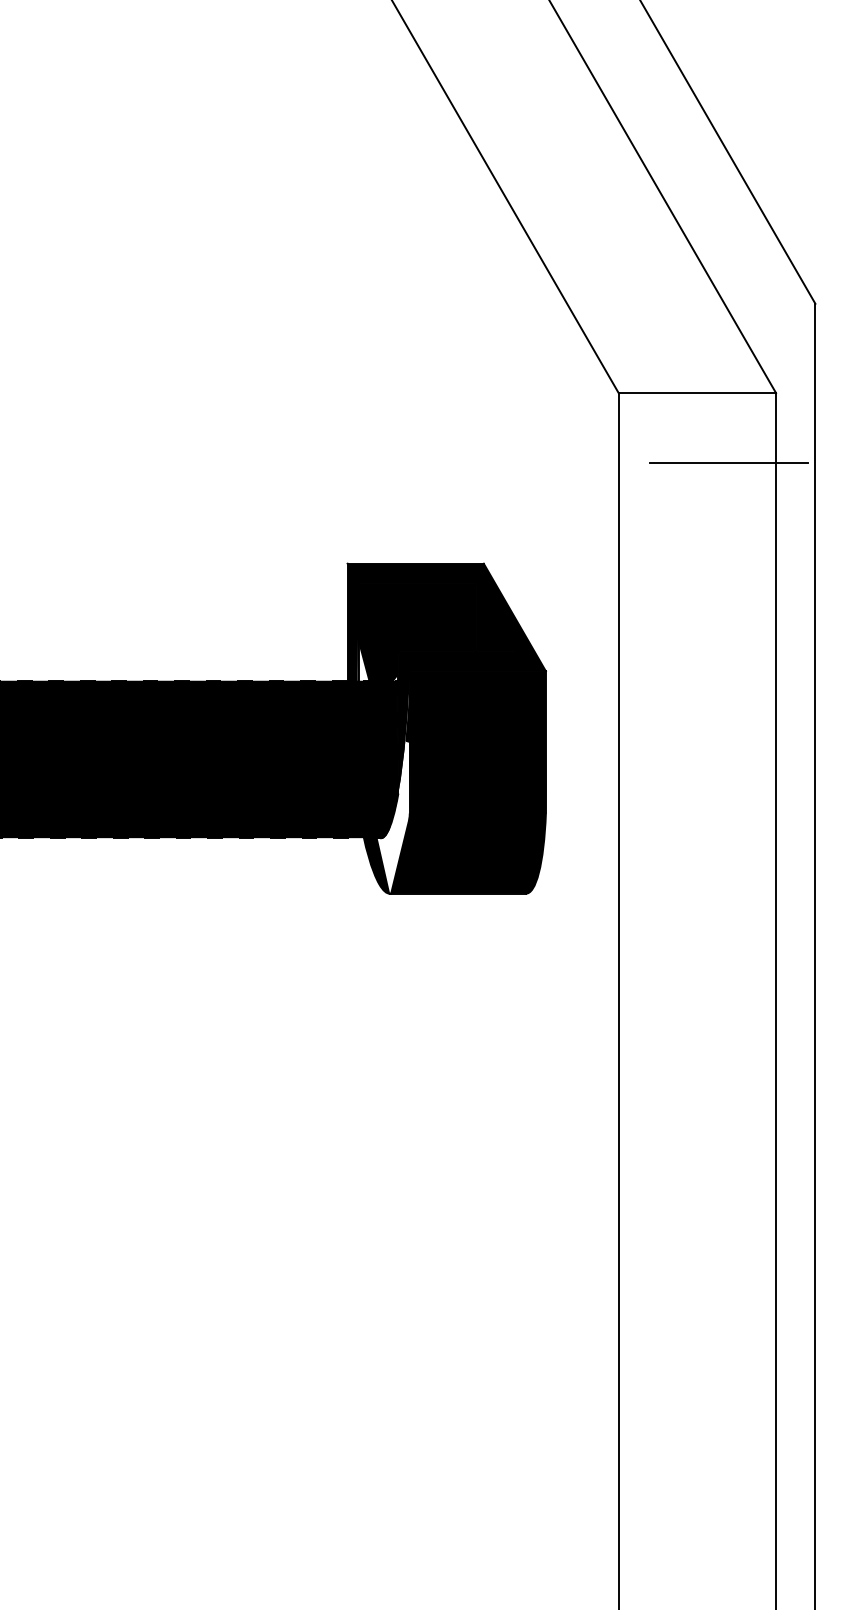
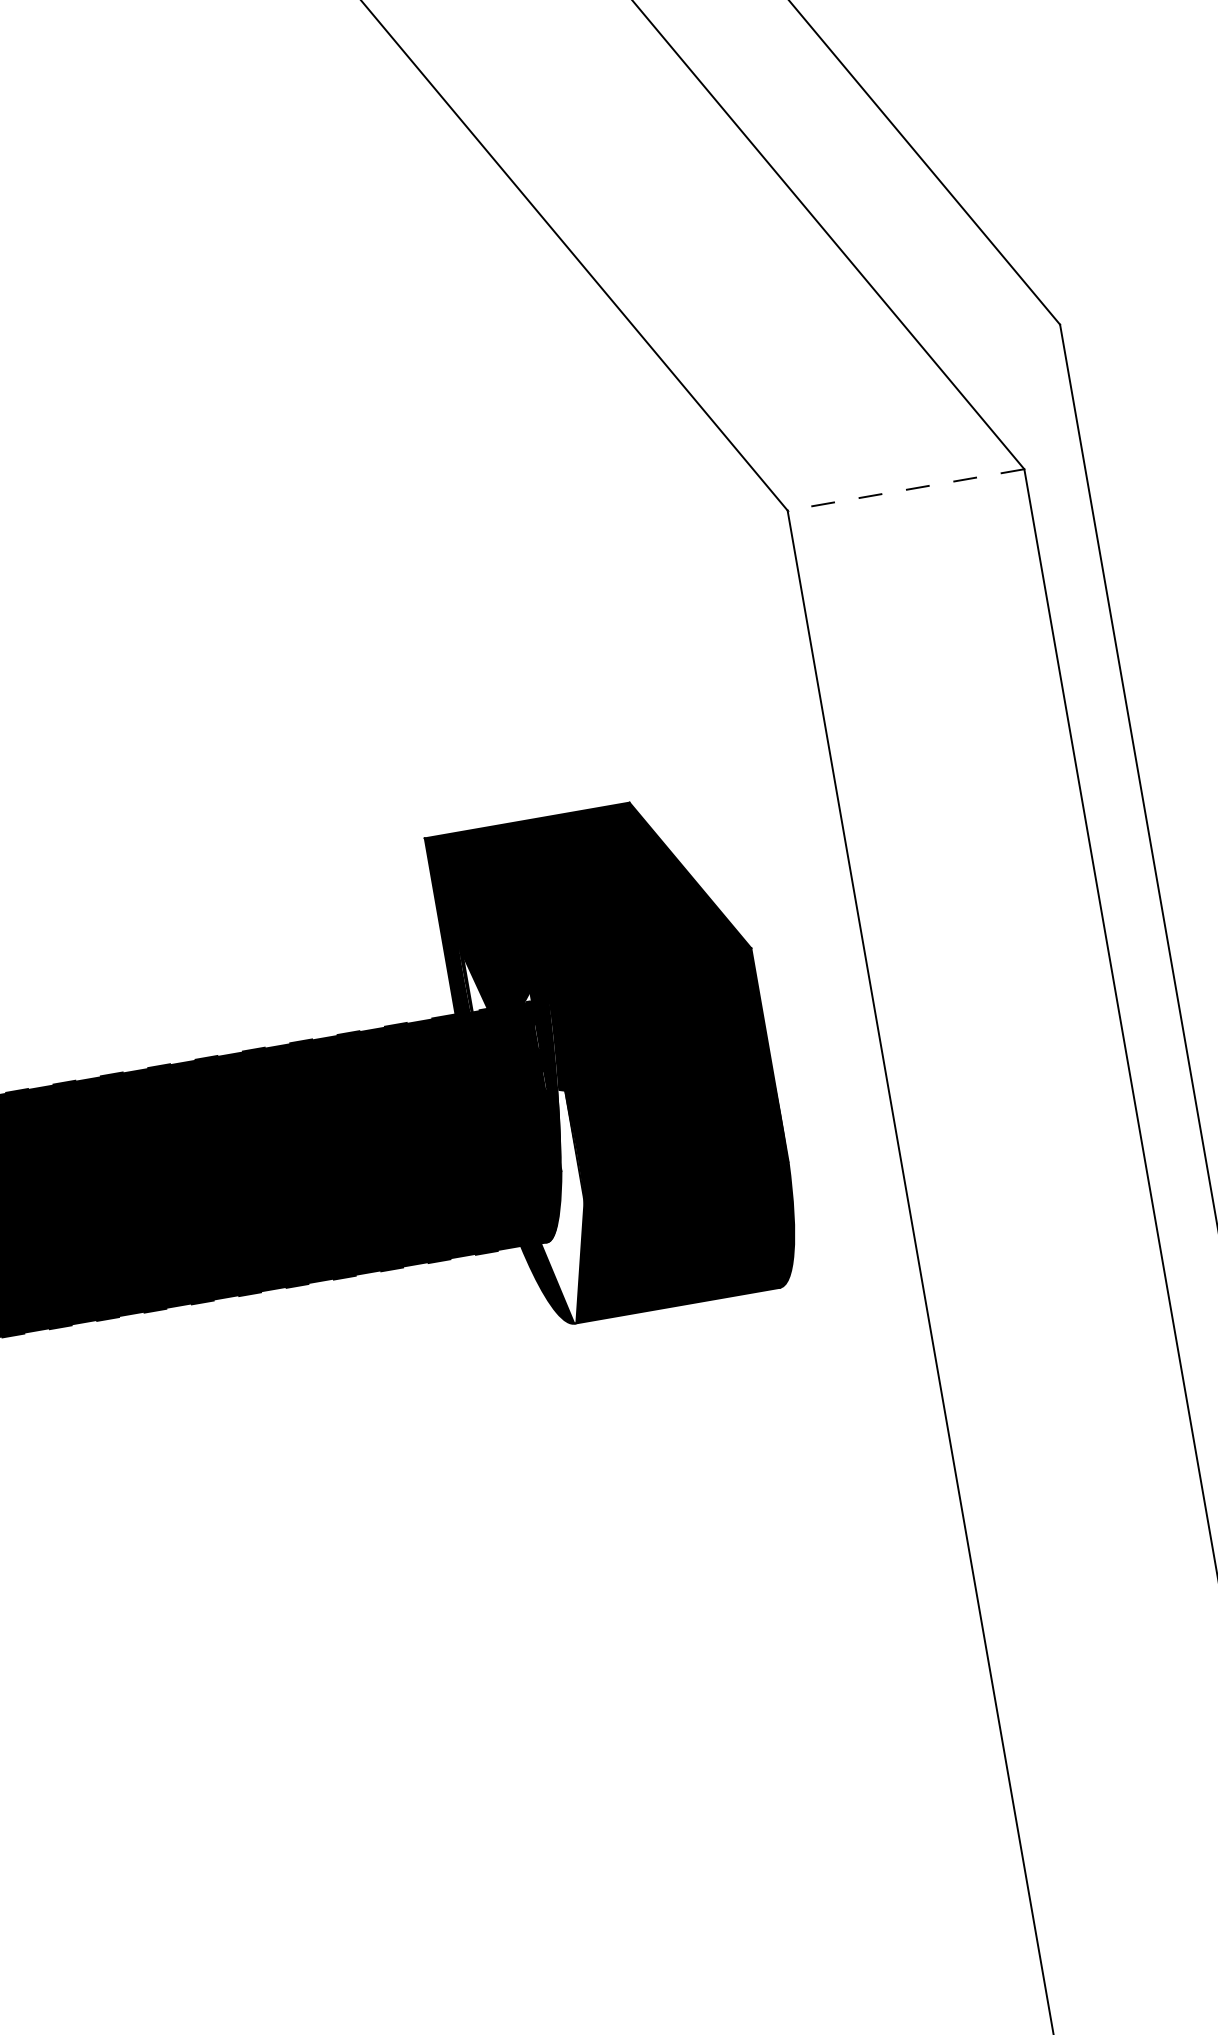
line: (697, 393) -> (906, 490), solid -> dashed
line: (728, 462) -> (971, 586), removed

